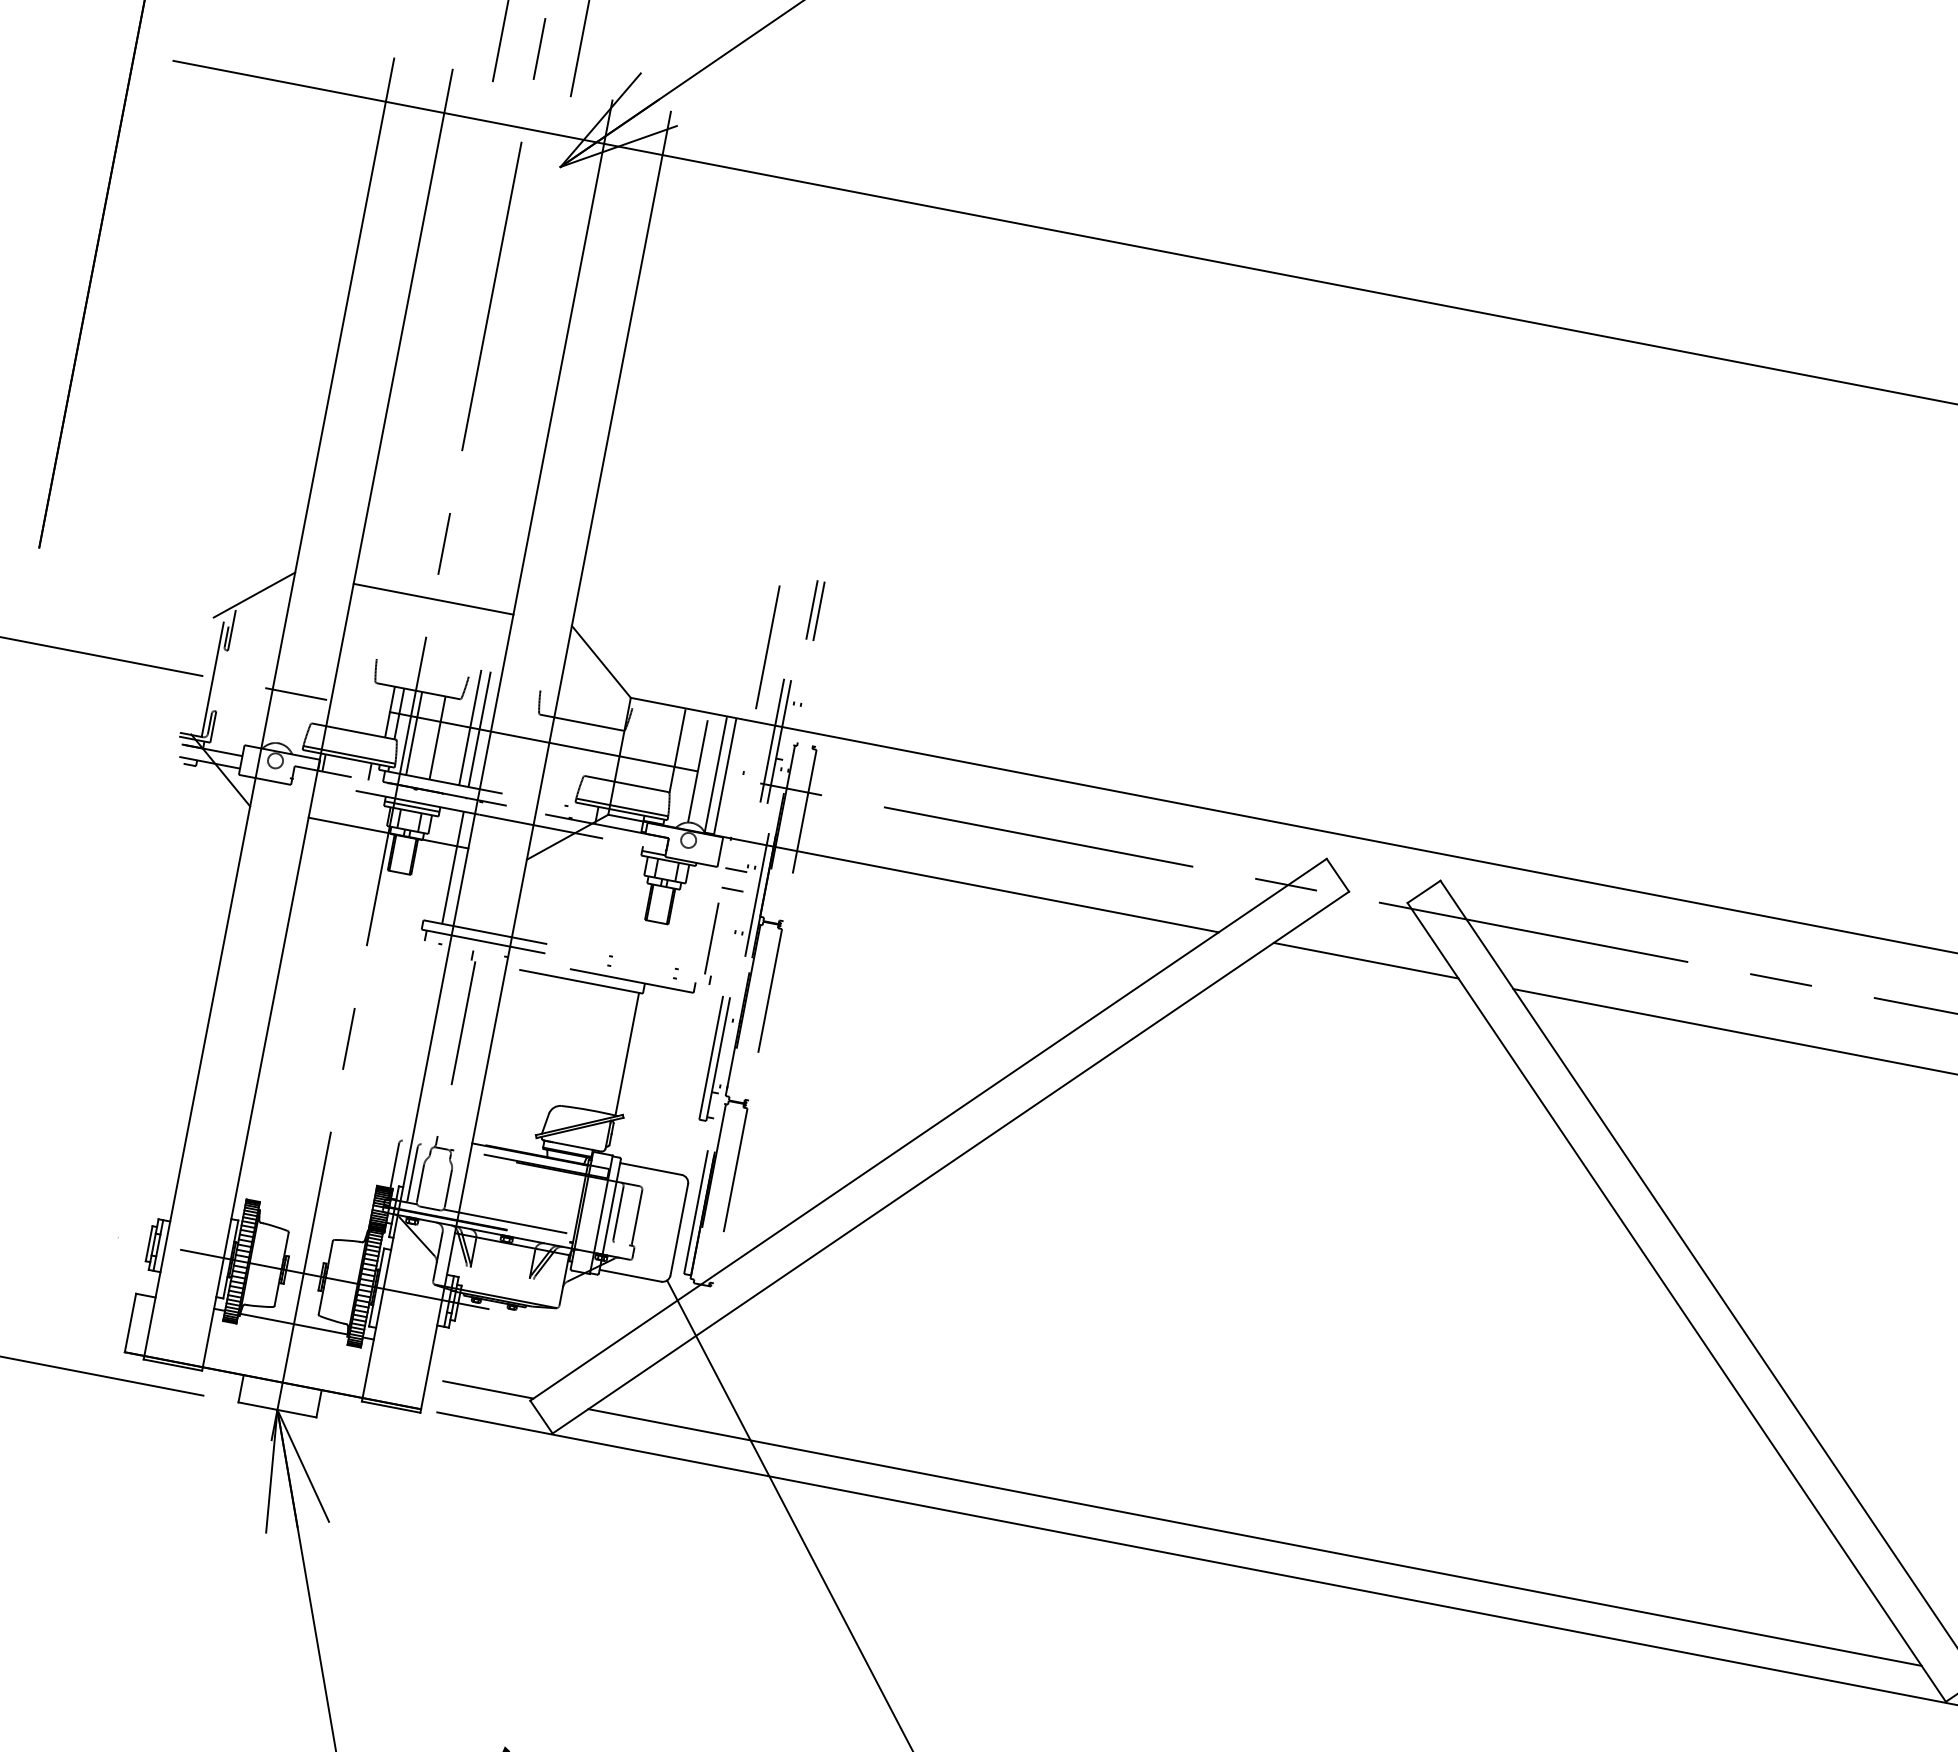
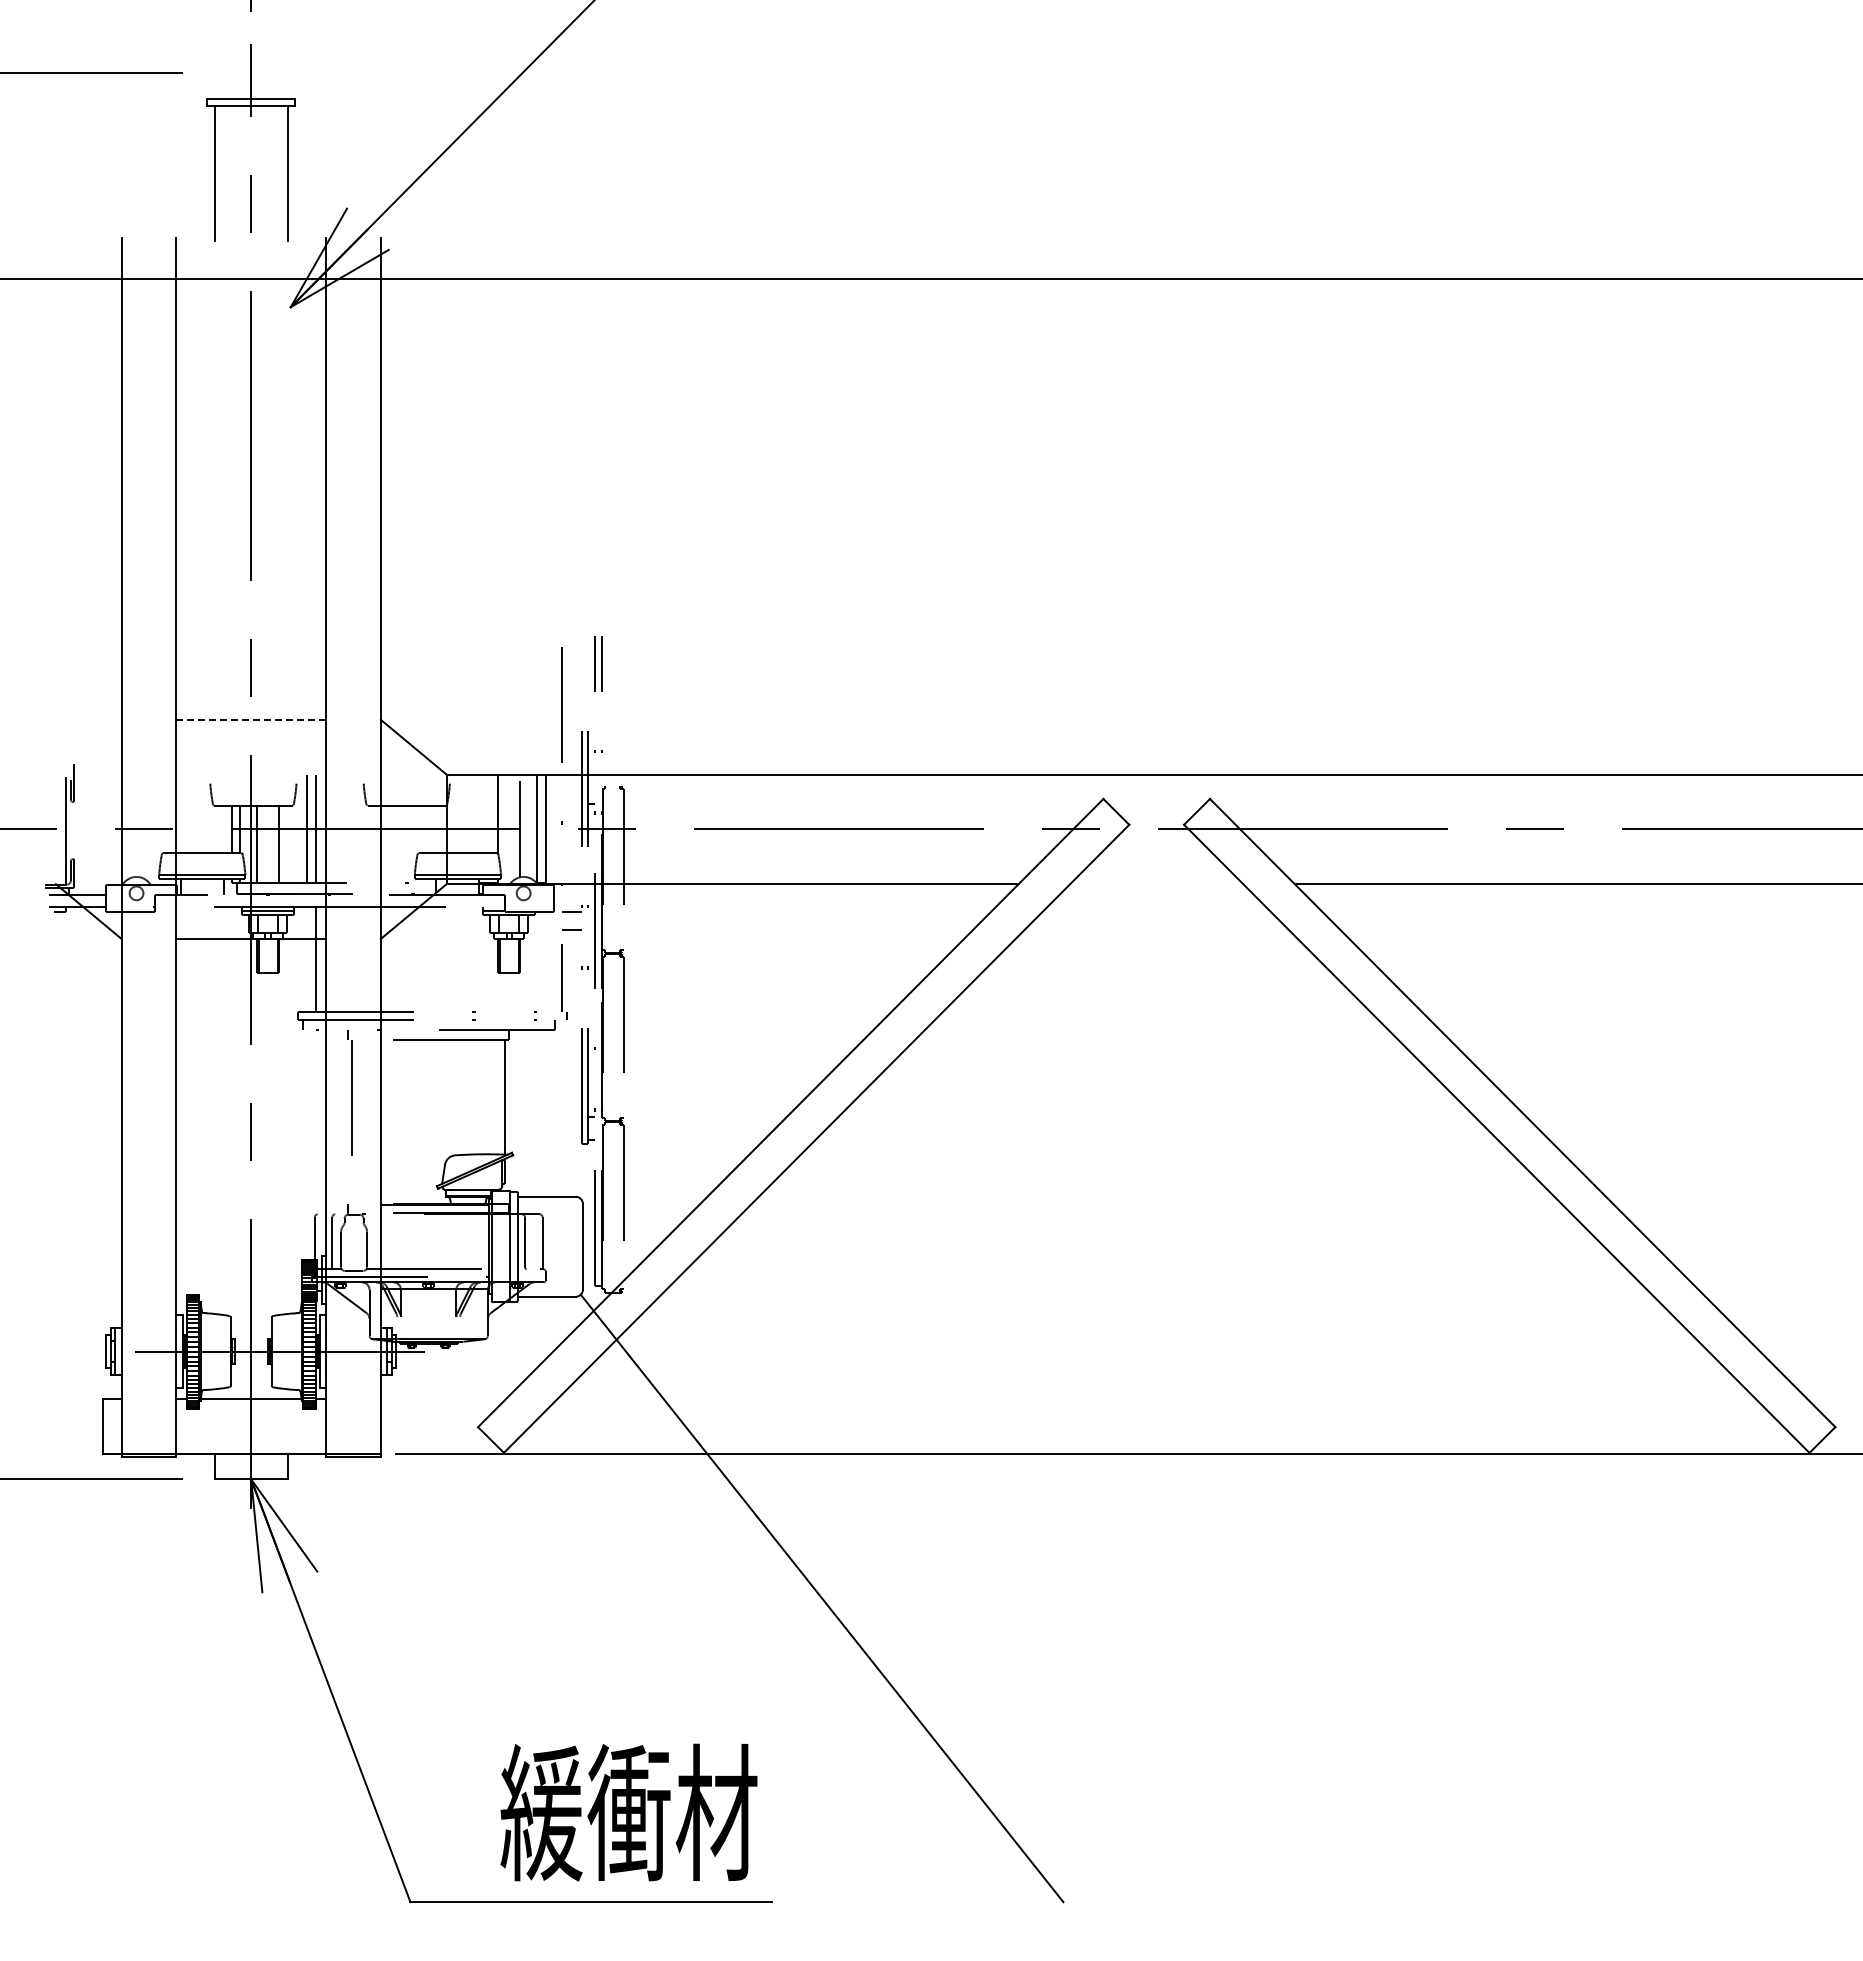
line: (254, 594) -> (88, 746), removed
line: (433, 598) -> (251, 719), solid -> dashed
line: (1365, 961) -> (1156, 884), removed
line: (488, 1389) -> (438, 1424), removed
line: (1254, 1537) -> (1156, 1424), removed

